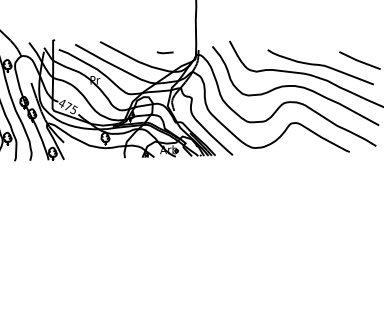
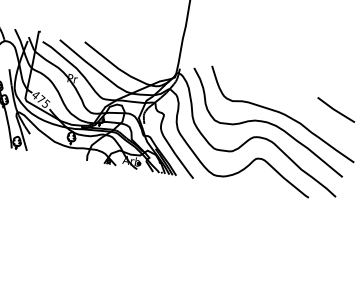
line: (164, 52) -> (145, 64), removed
curve: (320, 66) -> (296, 108), removed

